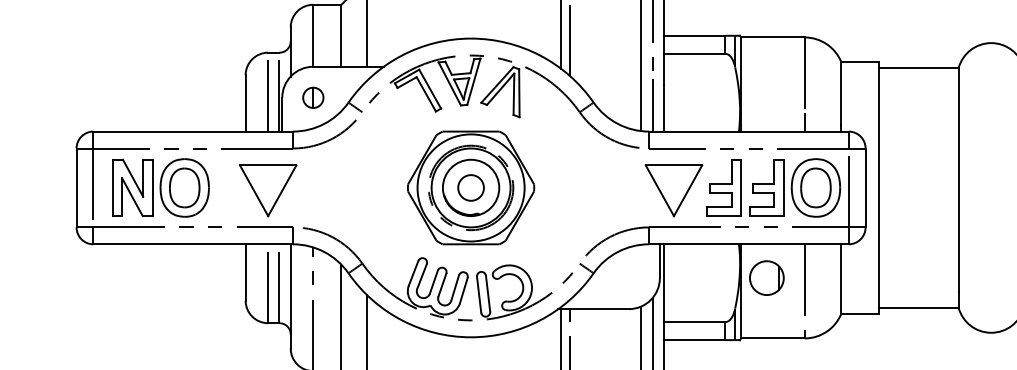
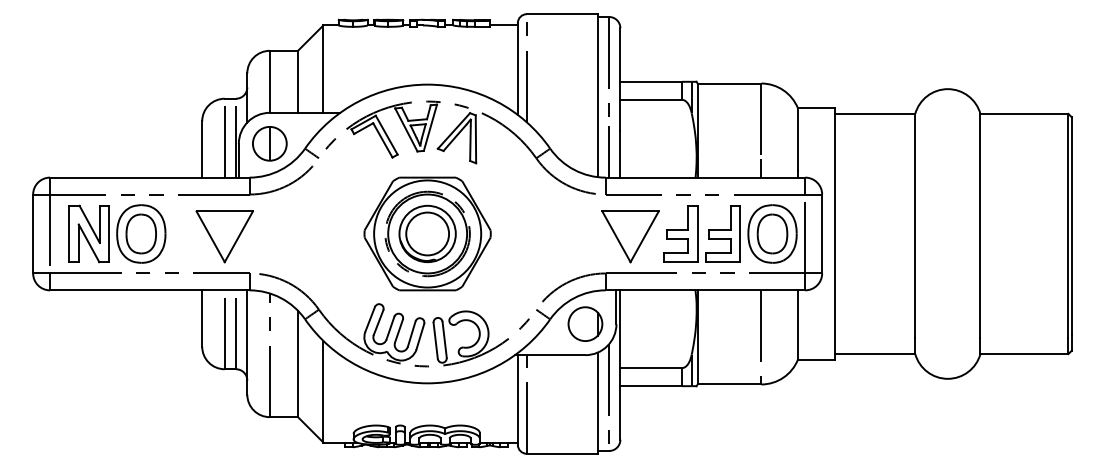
part: (312, 97) -> (269, 143), size x1.67
circle: (470, 187) -> (427, 233), size x1.67
part: (766, 277) -> (585, 323), moved

